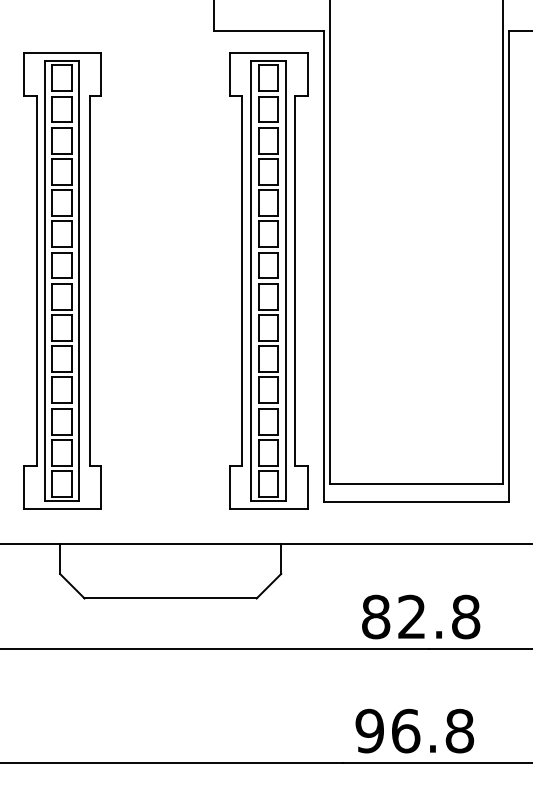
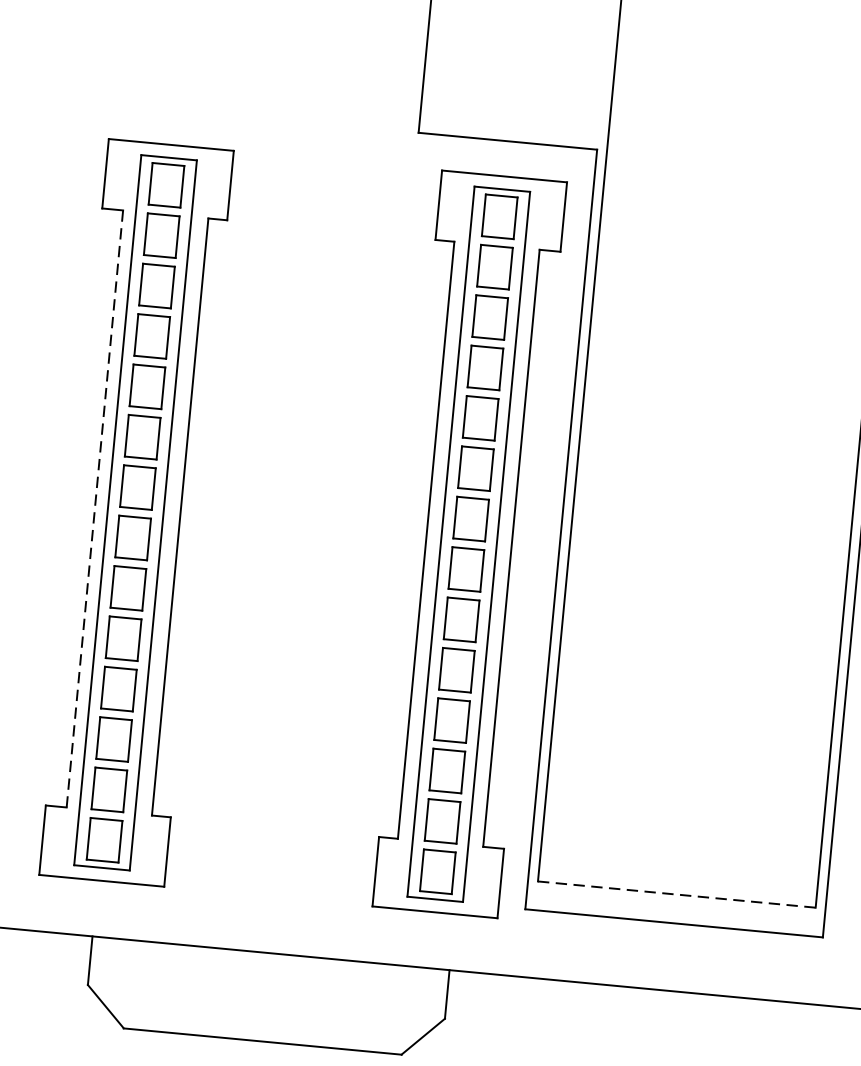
line: (36, 281) -> (94, 509), solid -> dashed
line: (416, 484) -> (676, 895), solid -> dashed

